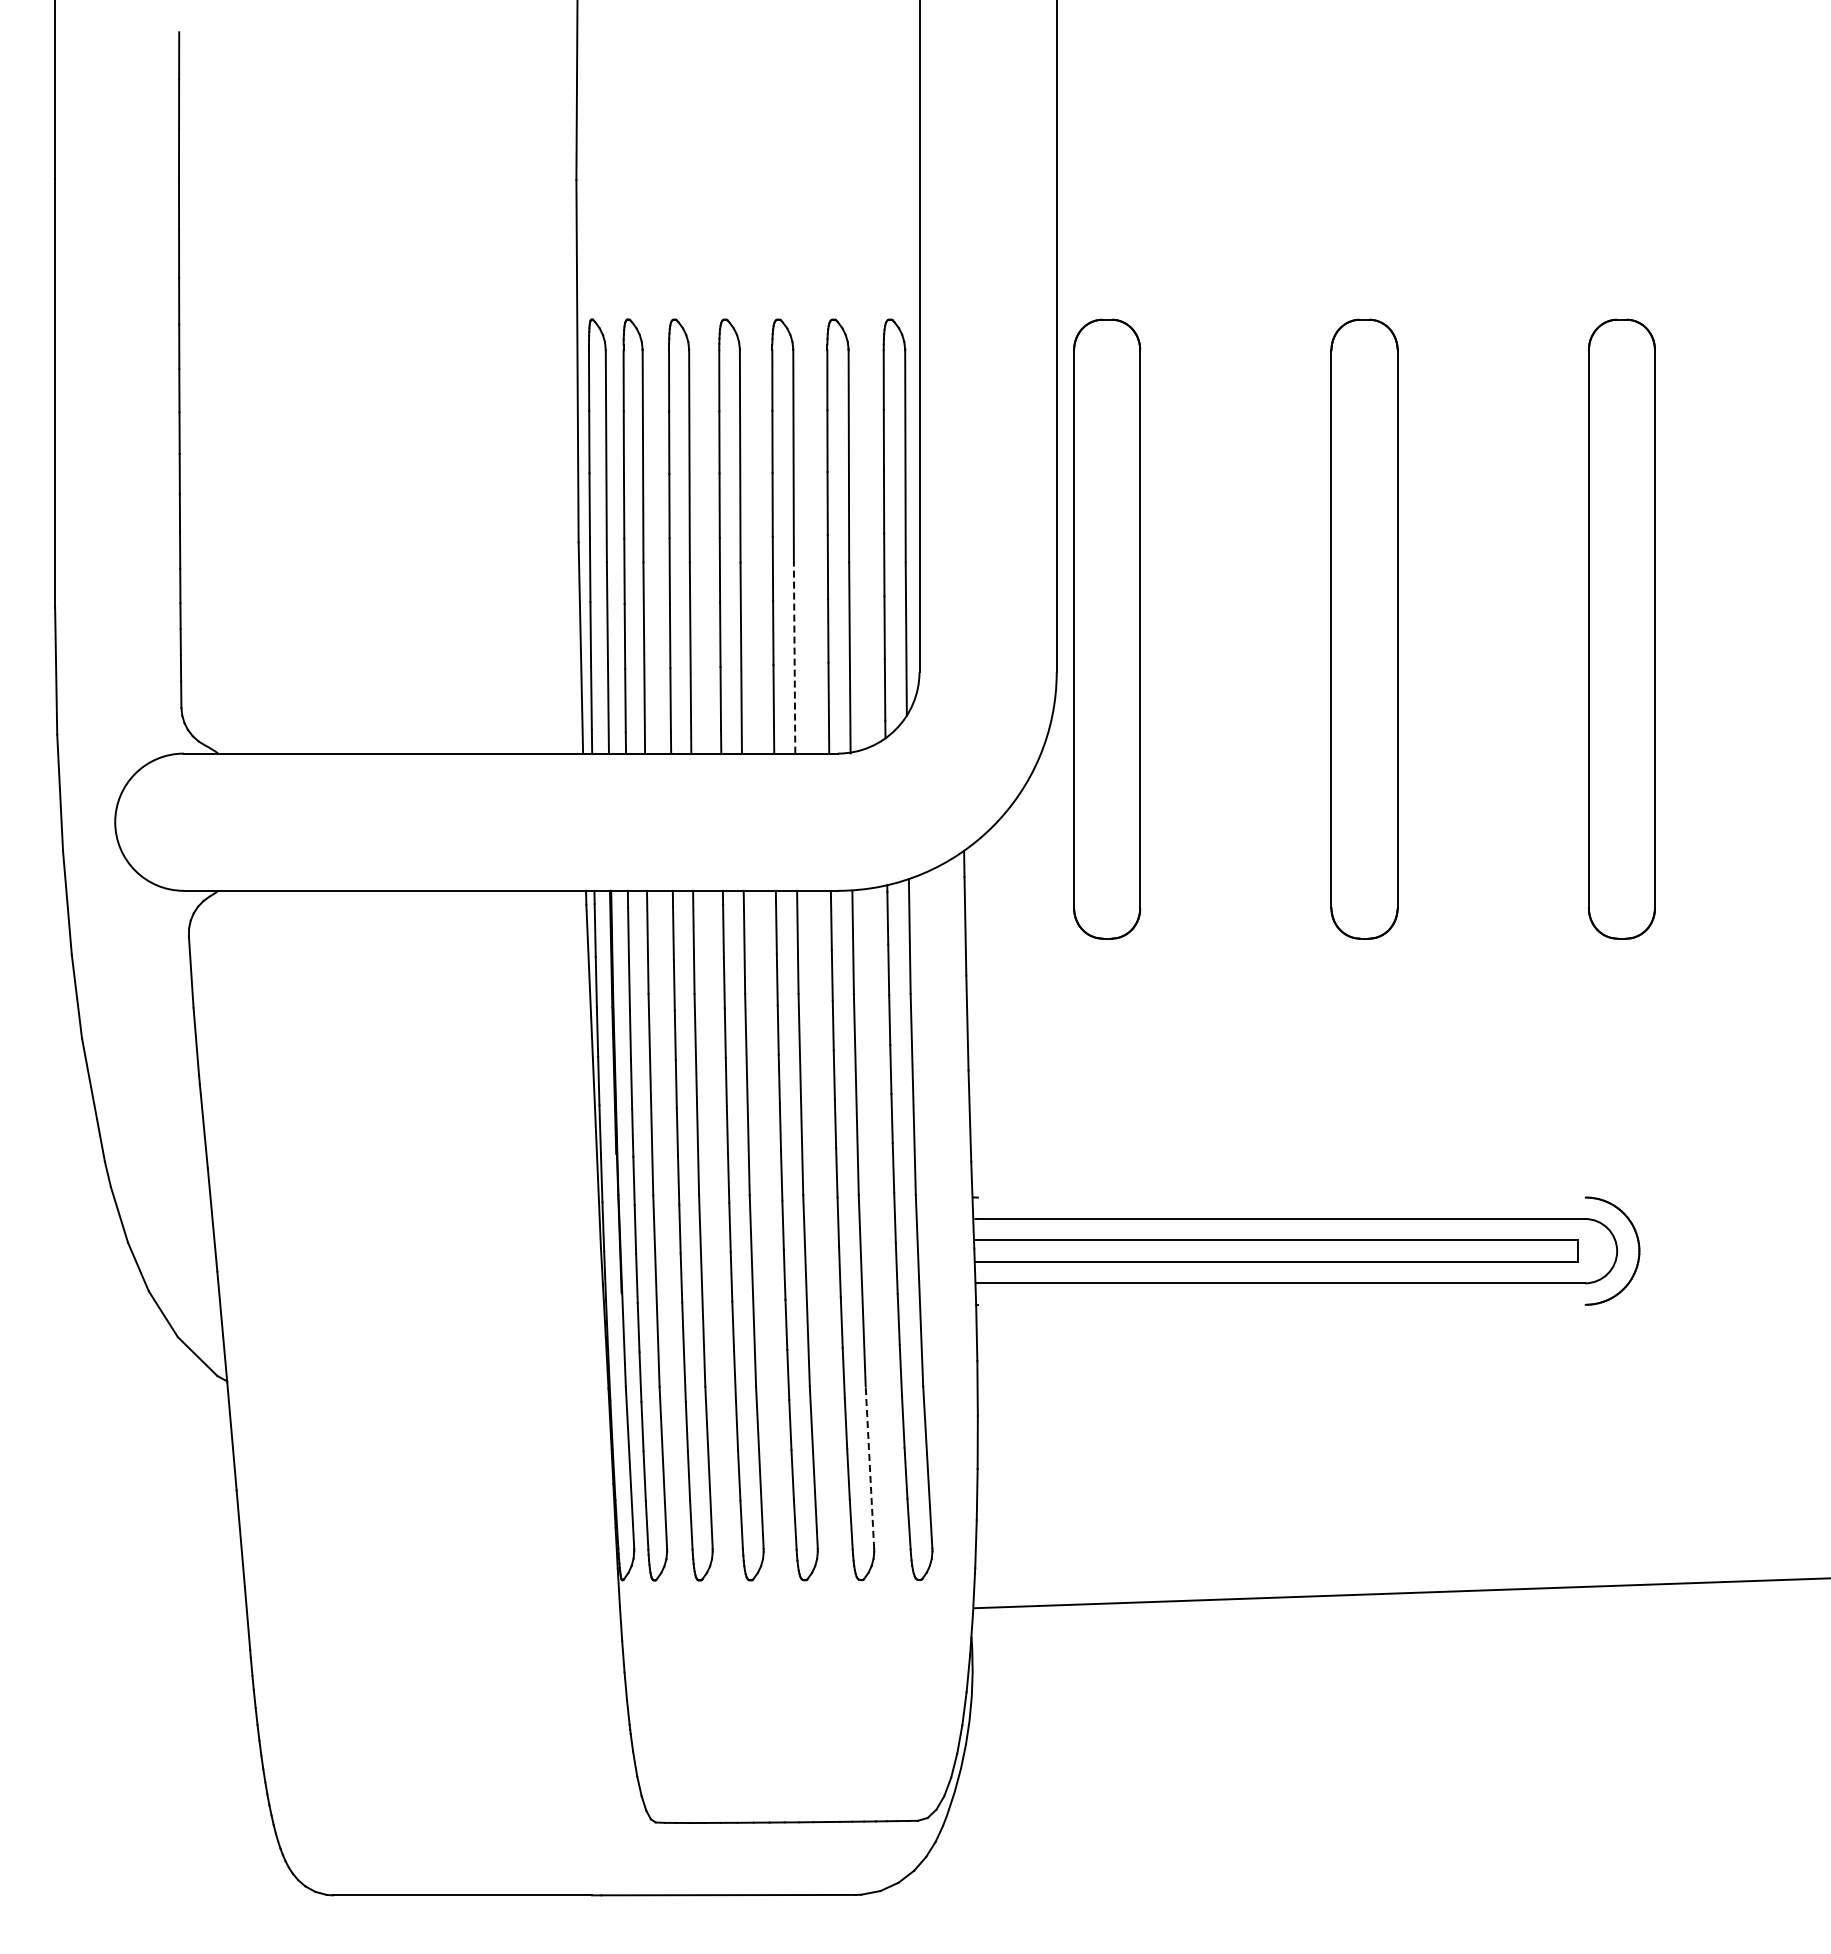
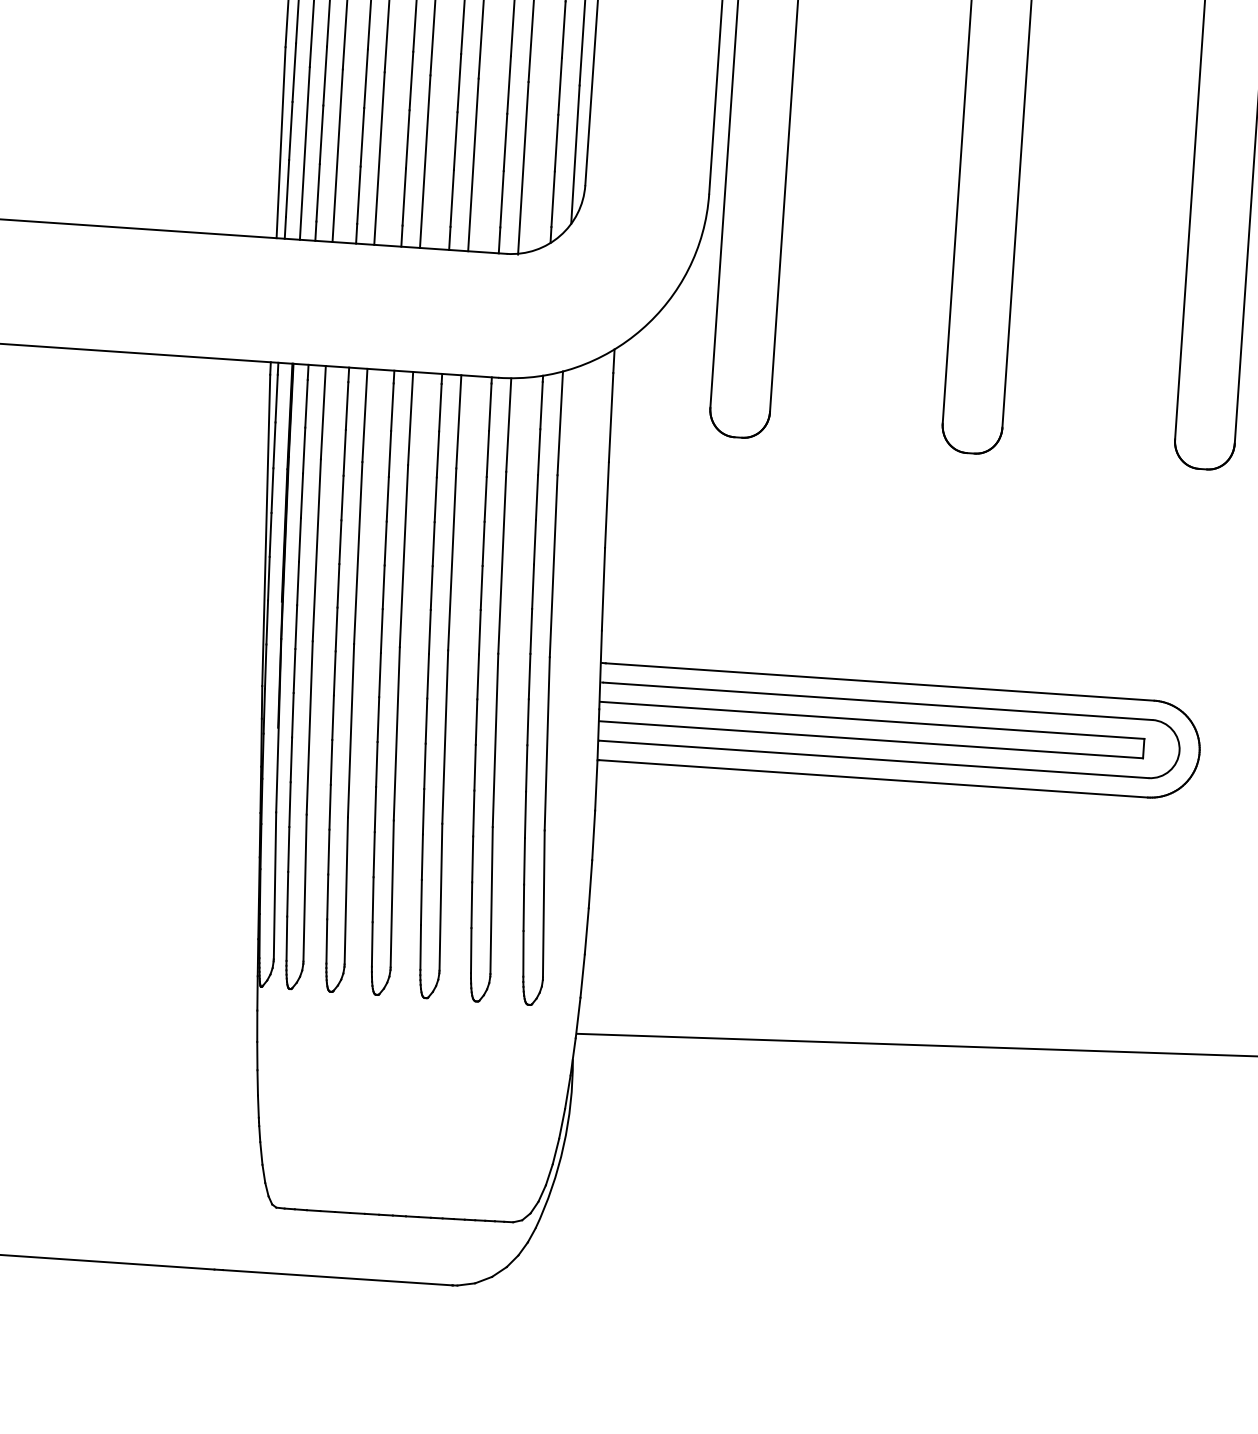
line: (794, 658) -> (473, 165), dashed -> solid
line: (1281, 1197) -> (879, 681), added
line: (1281, 1304) -> (873, 778), added
line: (869, 1467) -> (491, 900), dashed -> solid

